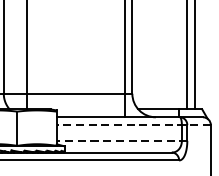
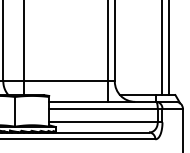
line: (134, 124) -> (116, 108), dashed -> solid
line: (121, 141) -> (105, 122), dashed -> solid

